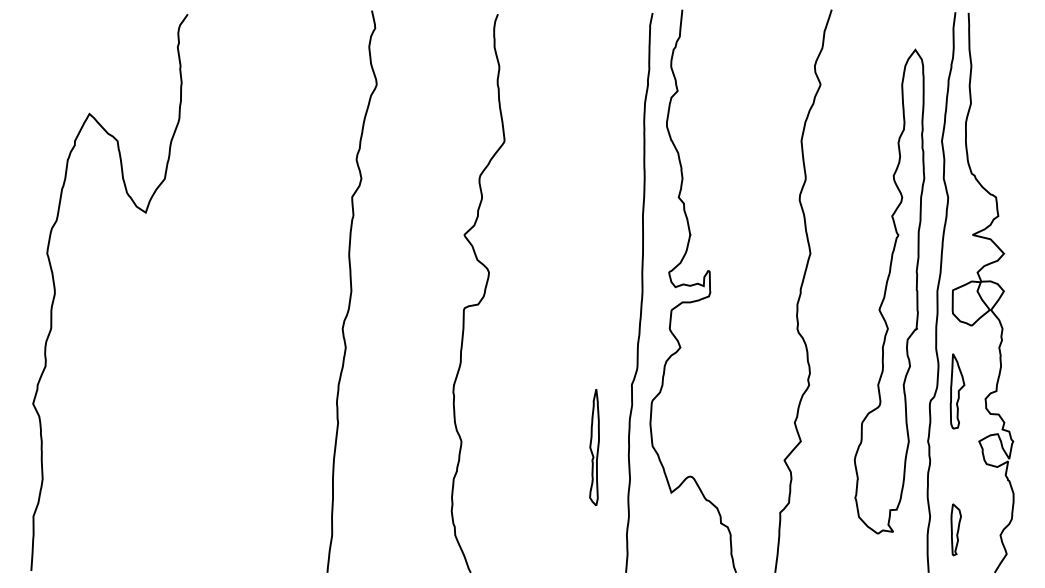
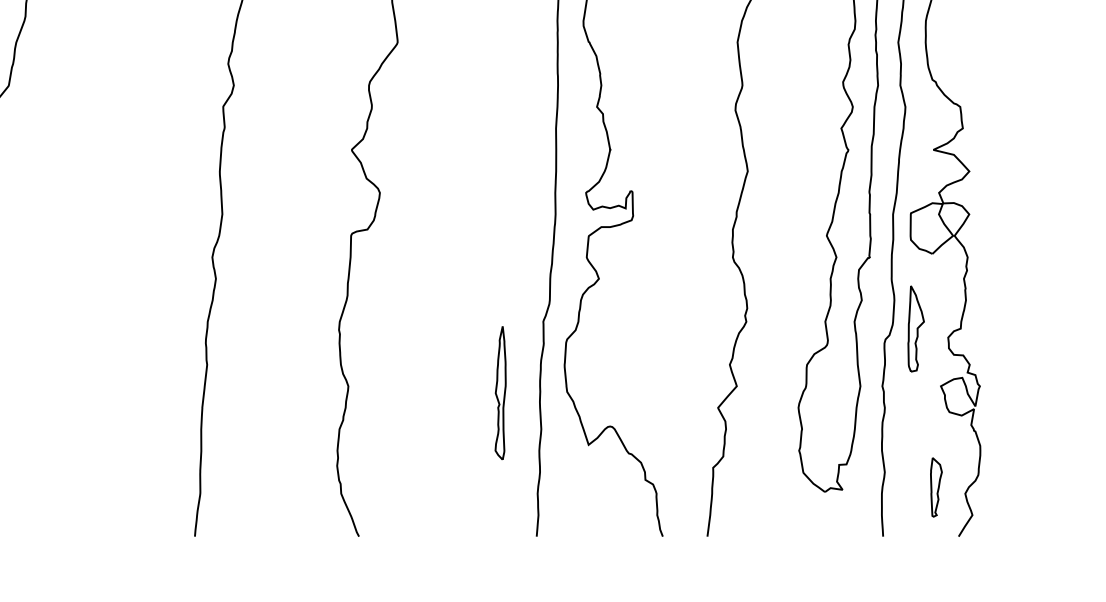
part: (955, 529) -> (935, 487), moved

